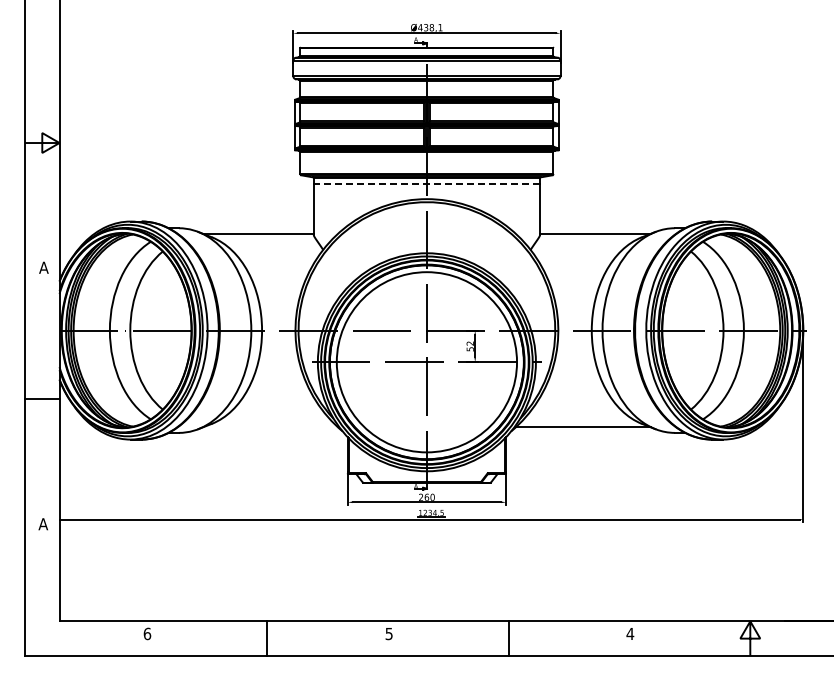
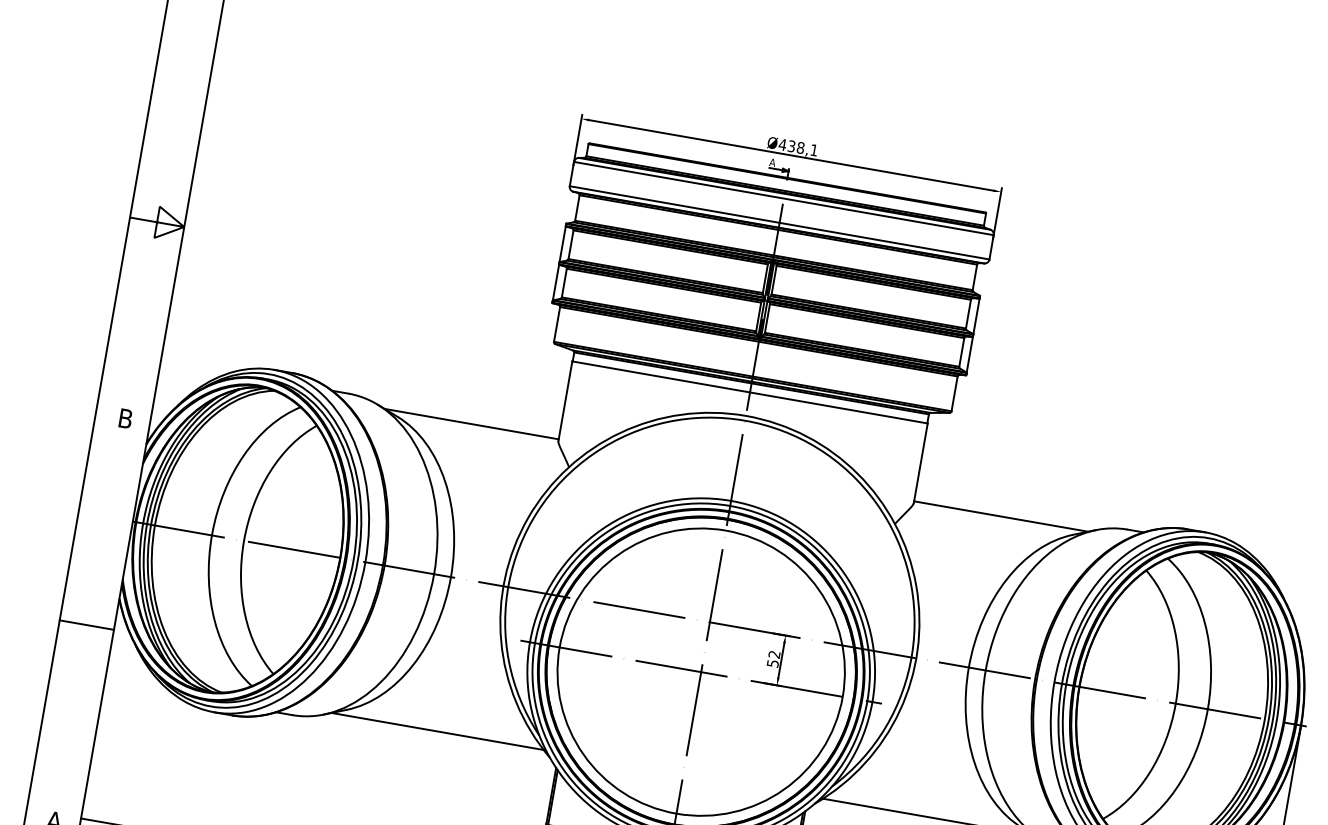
line: (426, 184) -> (749, 392), dashed -> solid
text: (43, 267) -> (124, 418), A -> B
line: (270, 427) -> (437, 731), added

